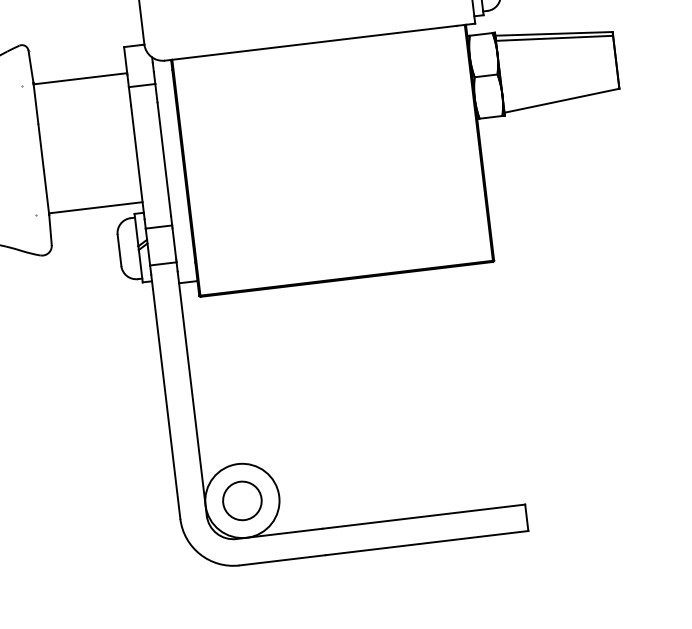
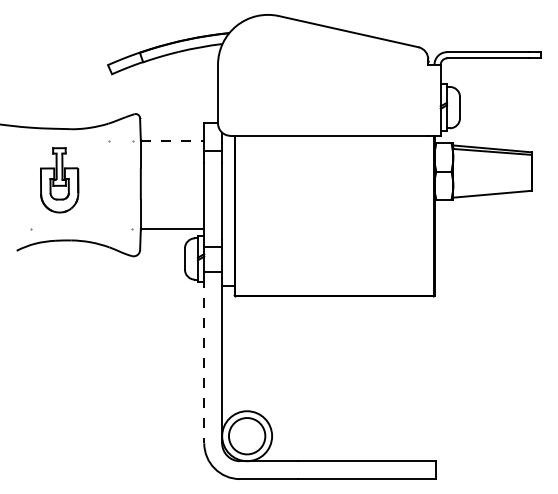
line: (80, 79) -> (172, 141), solid -> dashed
line: (166, 396) -> (204, 360), solid -> dashed
circle: (242, 501) -> (247, 436), size x1.4

